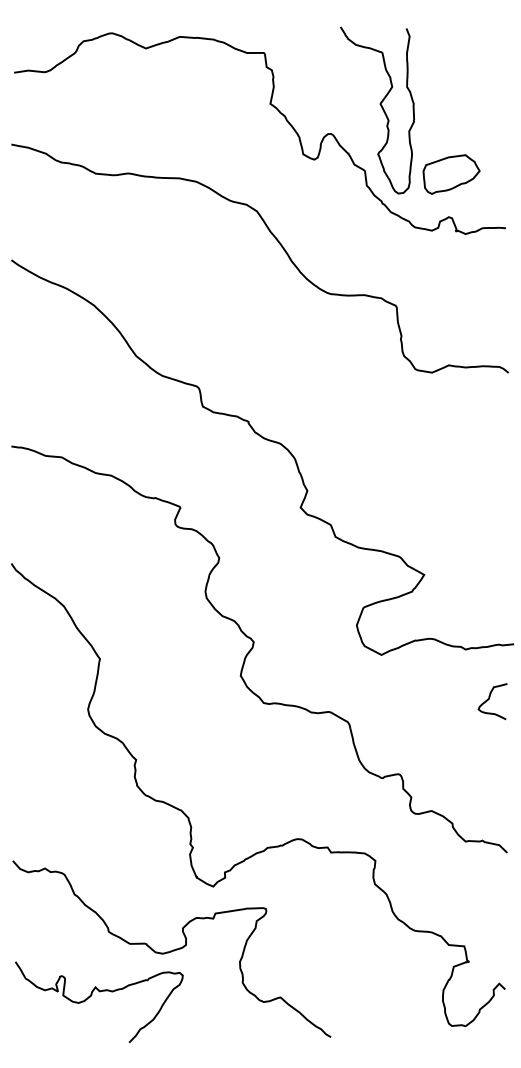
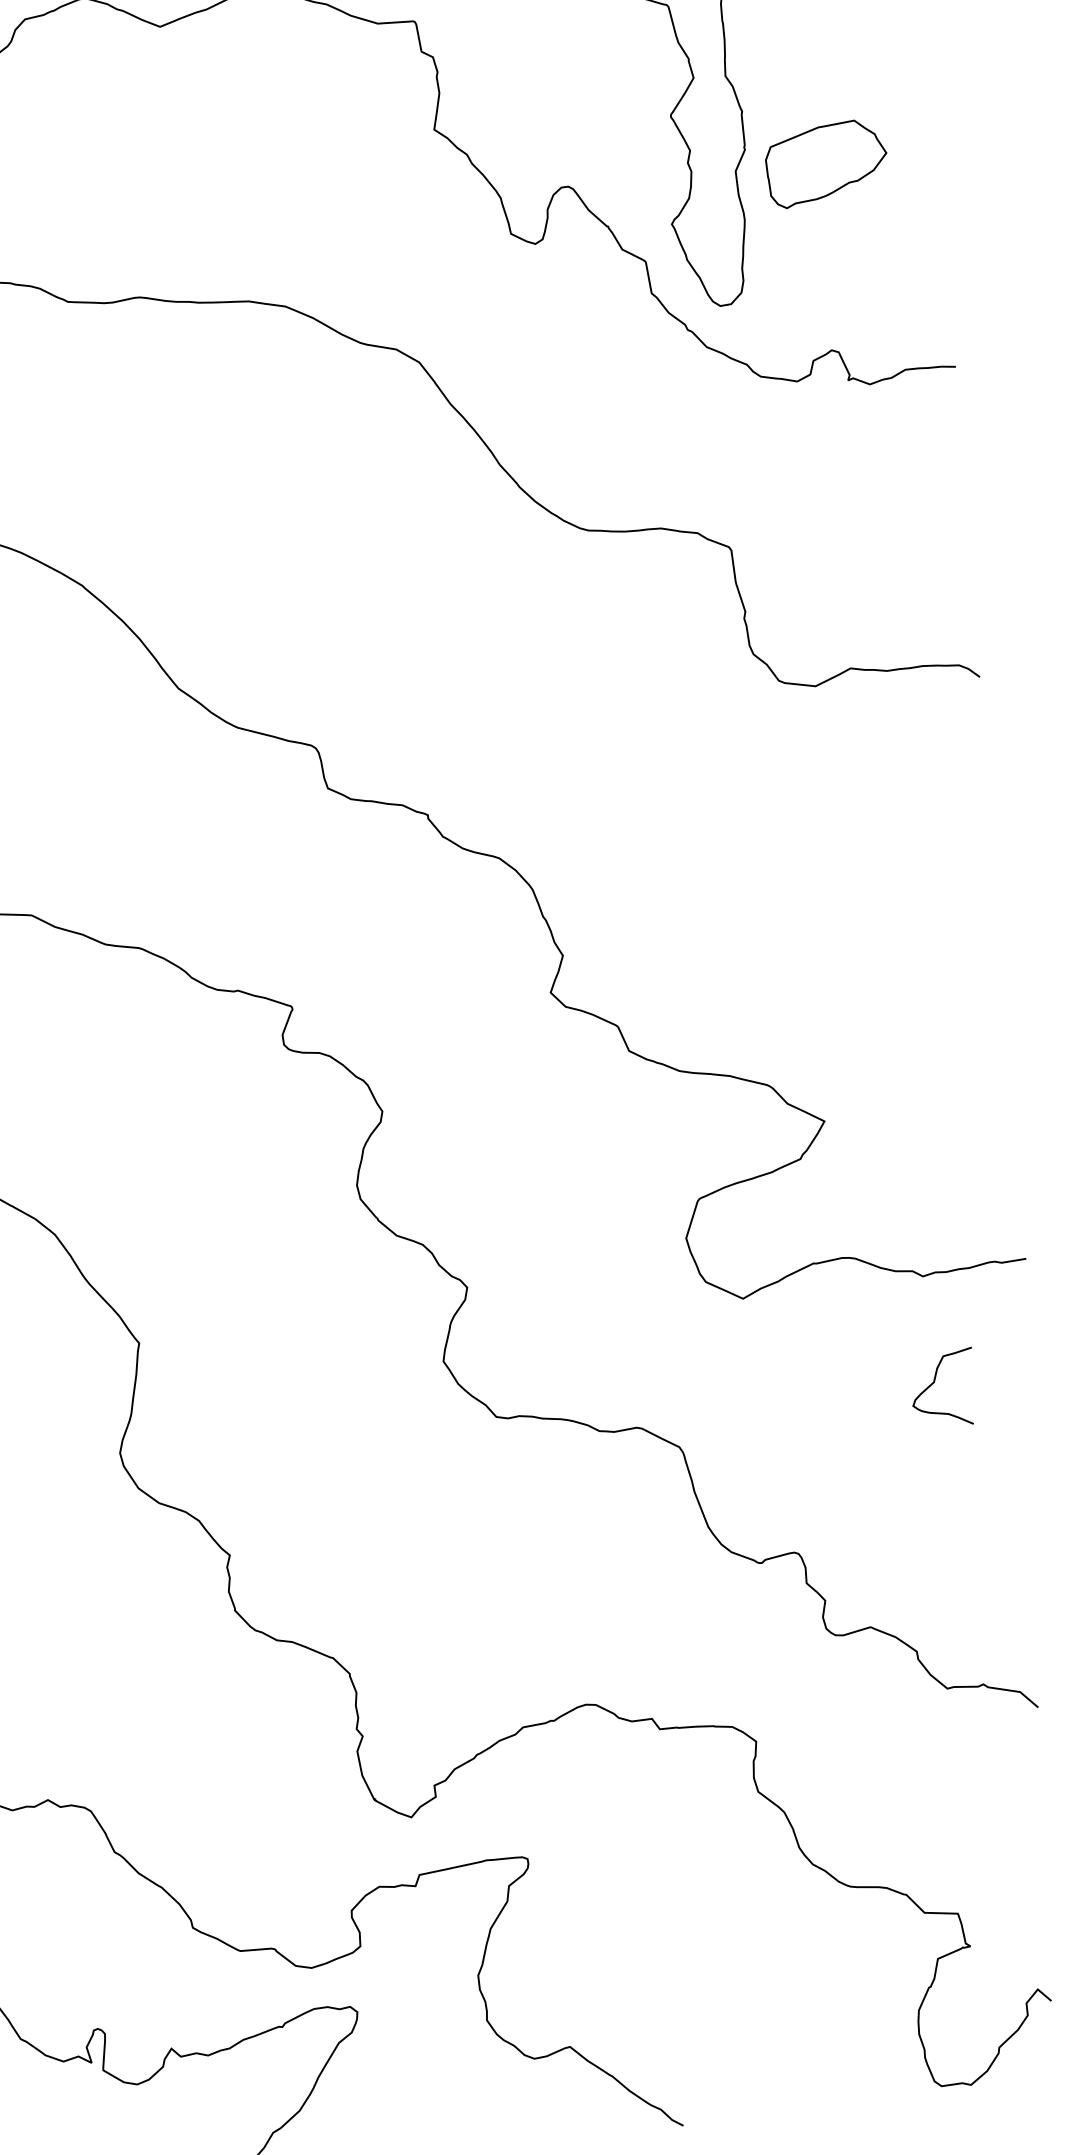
part: (451, 174) -> (826, 163), moved
curve: (489, 699) -> (935, 1383), moved

